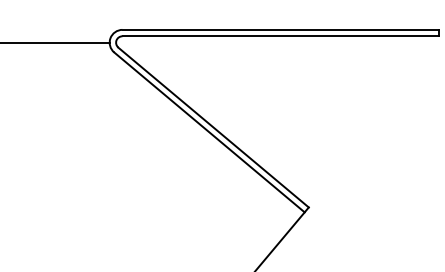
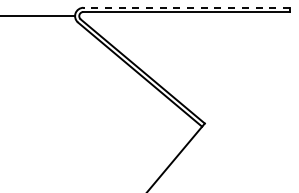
line: (280, 29) -> (186, 7), solid -> dashed

